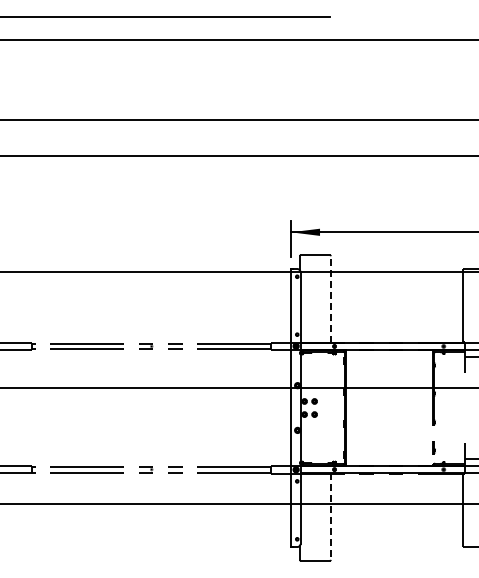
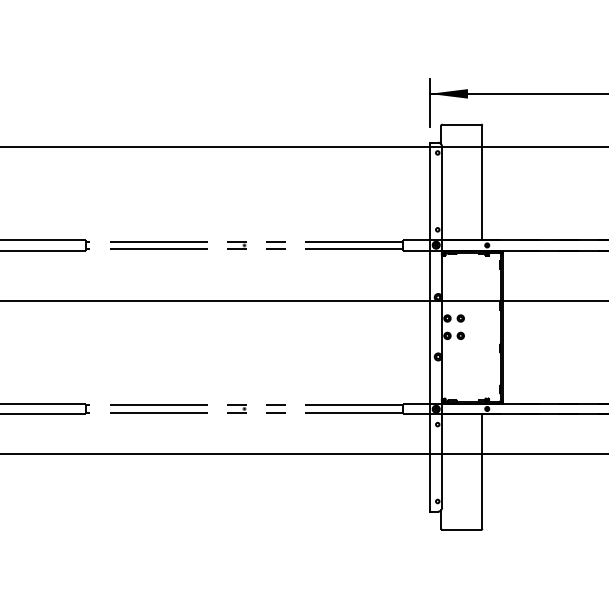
line: (330, 298) -> (481, 181), dashed -> solid
line: (330, 517) -> (481, 472), dashed -> solid

